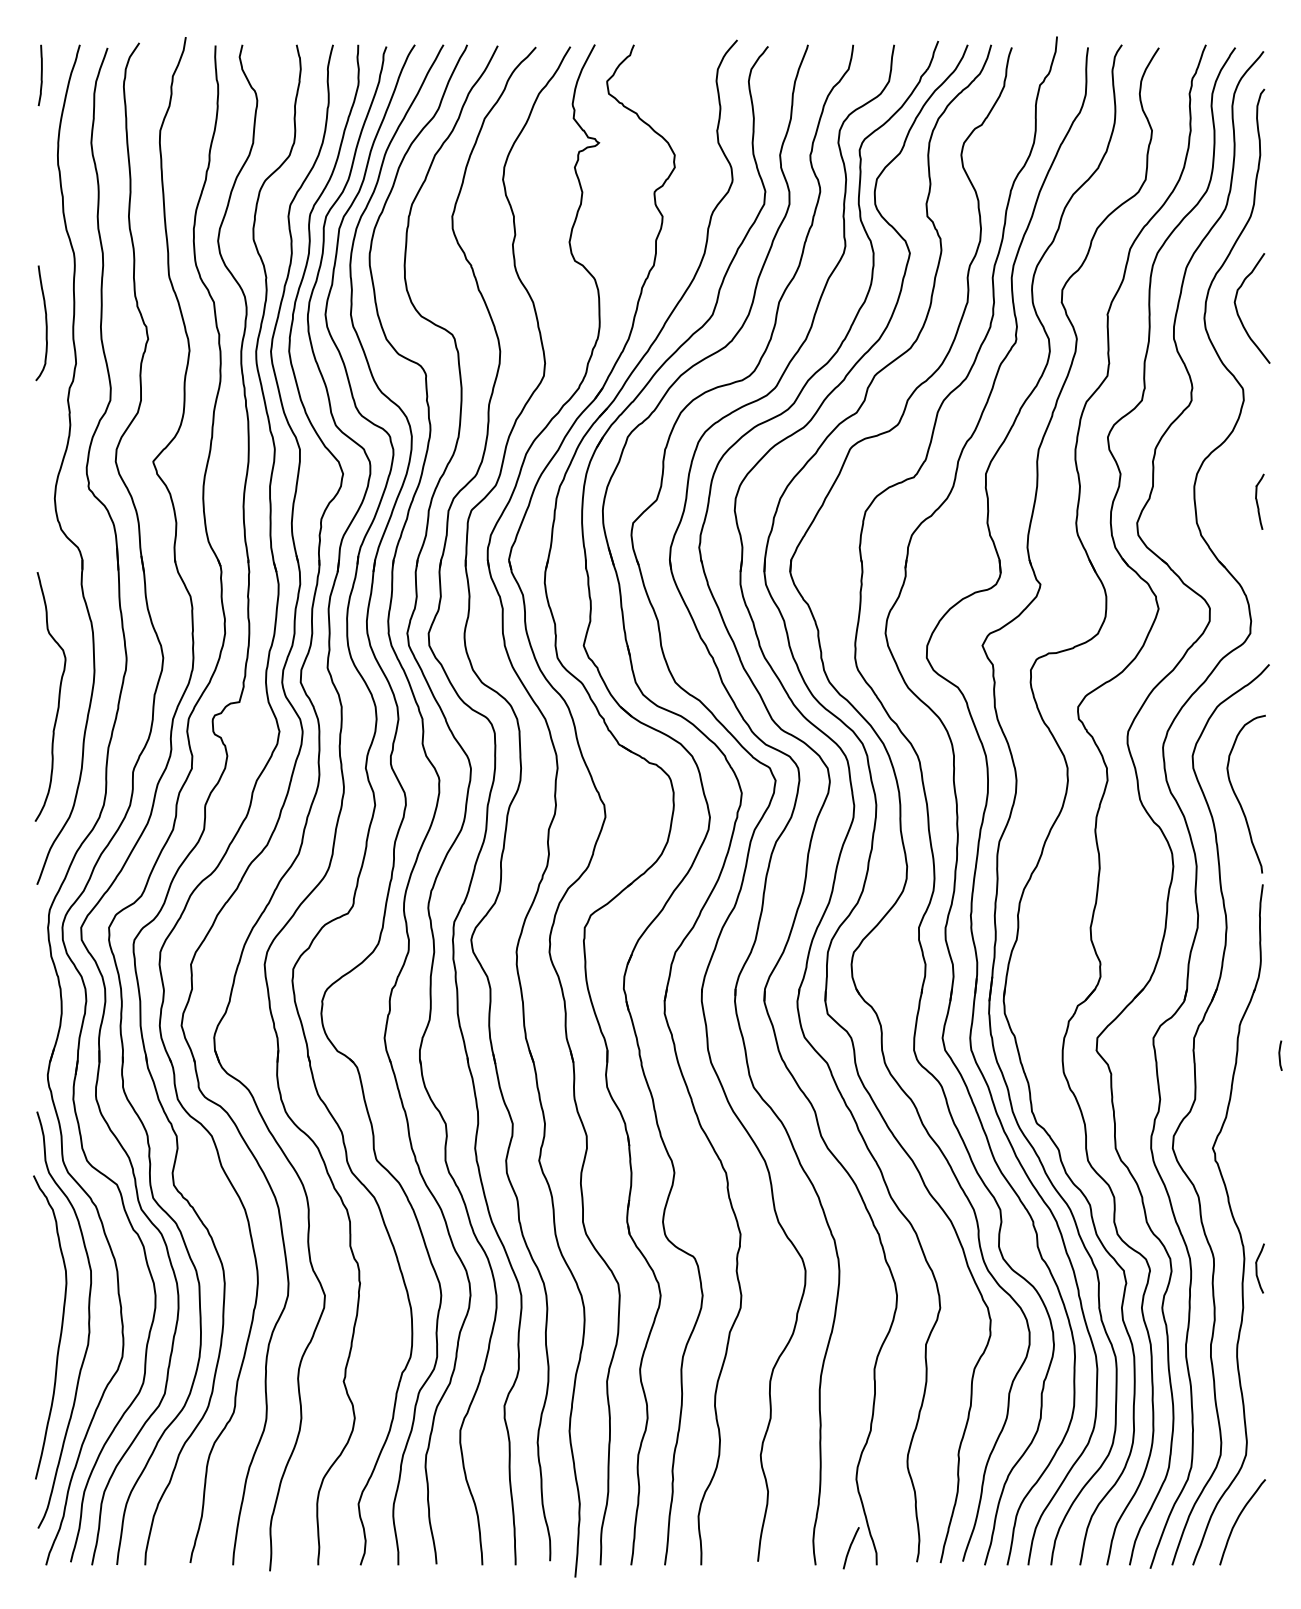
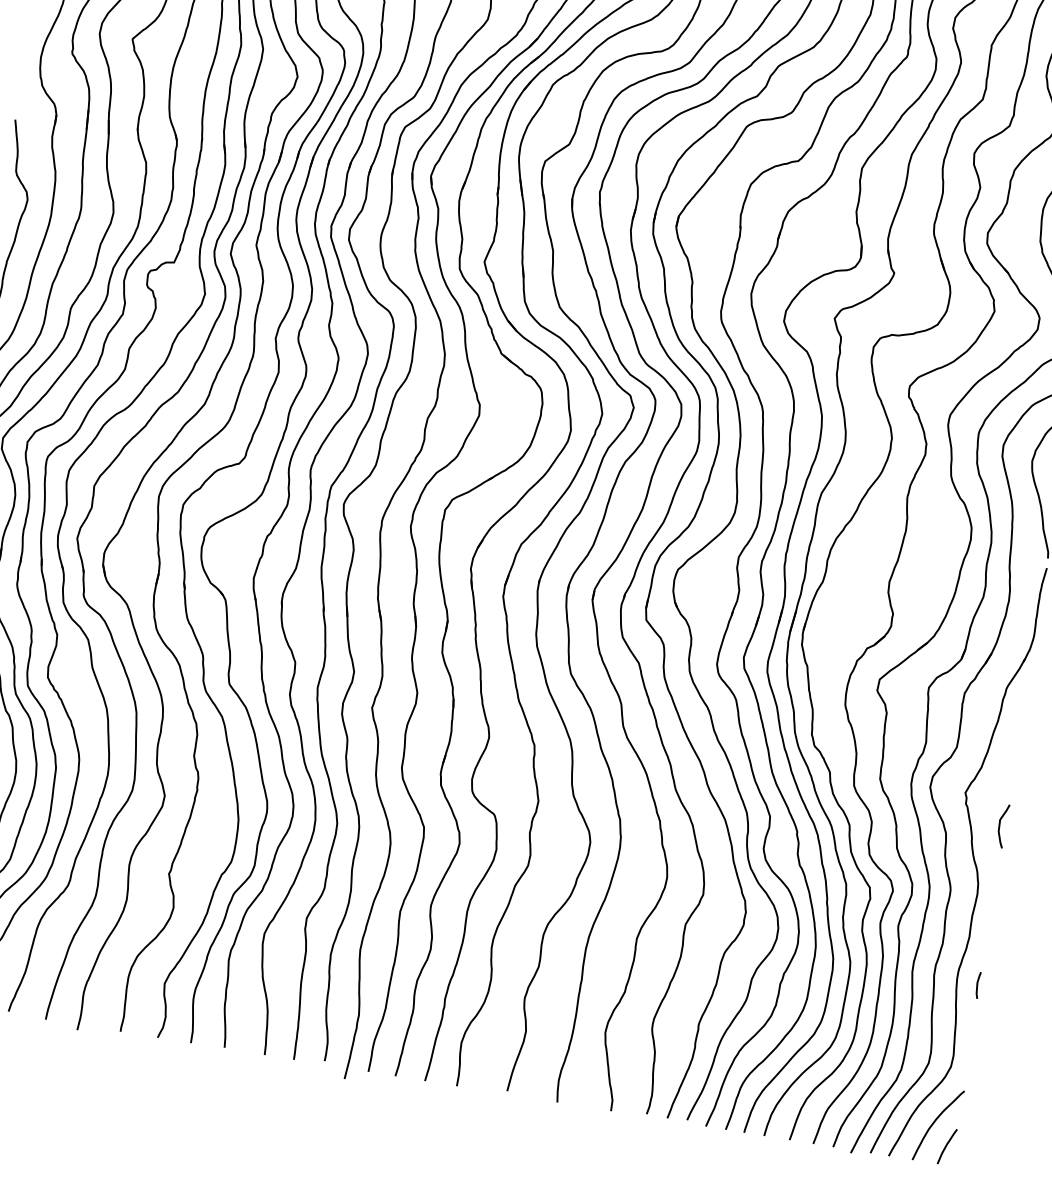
line: (1280, 1055) -> (978, 985), moved
curve: (1257, 1268) -> (1000, 825), moved
curve: (850, 1548) -> (946, 1146), moved

